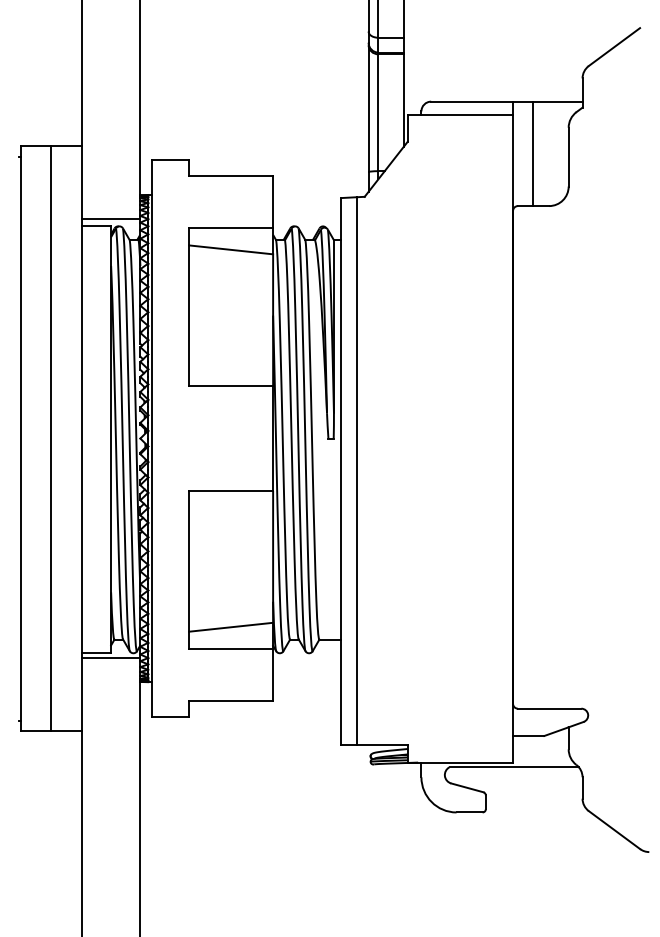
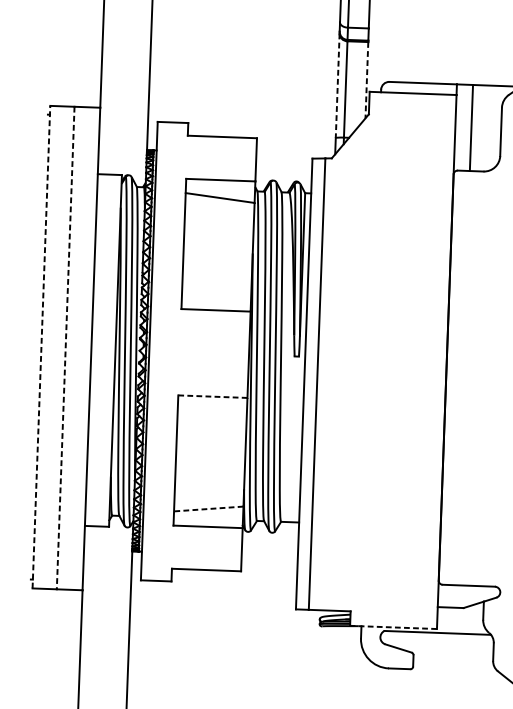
line: (403, 101) -> (366, 80), solid -> dashed
line: (368, 109) -> (337, 86), solid -> dashed
line: (110, 218) -> (121, 168), removed
line: (21, 438) -> (41, 347), solid -> dashed
line: (50, 438) -> (65, 347), solid -> dashed
line: (231, 490) -> (213, 396), solid -> dashed
line: (230, 627) -> (208, 509), solid -> dashed
line: (110, 658) -> (108, 531), removed
line: (460, 762) -> (393, 627), solid -> dashed

